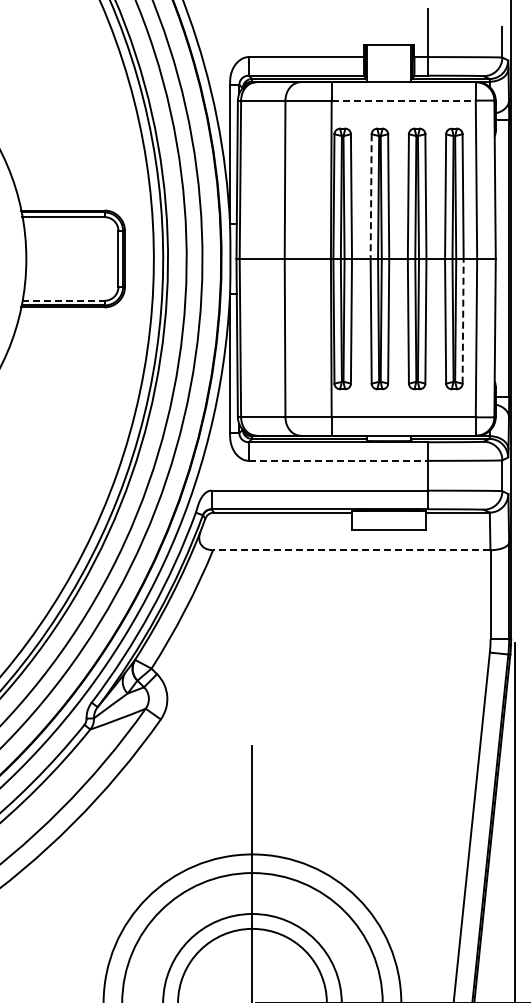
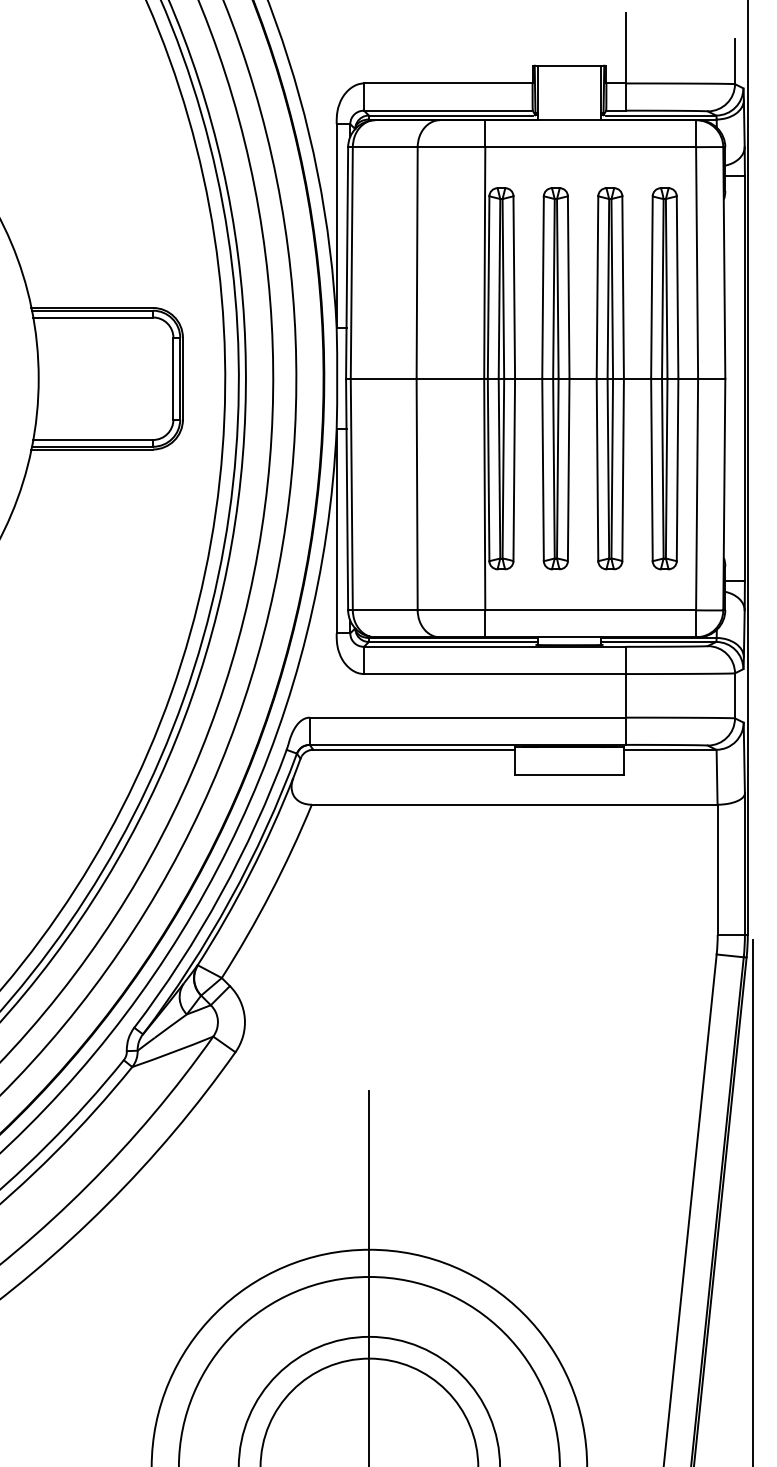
line: (404, 100) -> (591, 146), dashed -> solid
line: (371, 197) -> (543, 288), dashed -> solid
line: (63, 300) -> (93, 439), dashed -> solid
line: (463, 320) -> (678, 468), dashed -> solid
line: (338, 460) -> (495, 673), dashed -> solid
line: (351, 550) -> (514, 805), dashed -> solid

